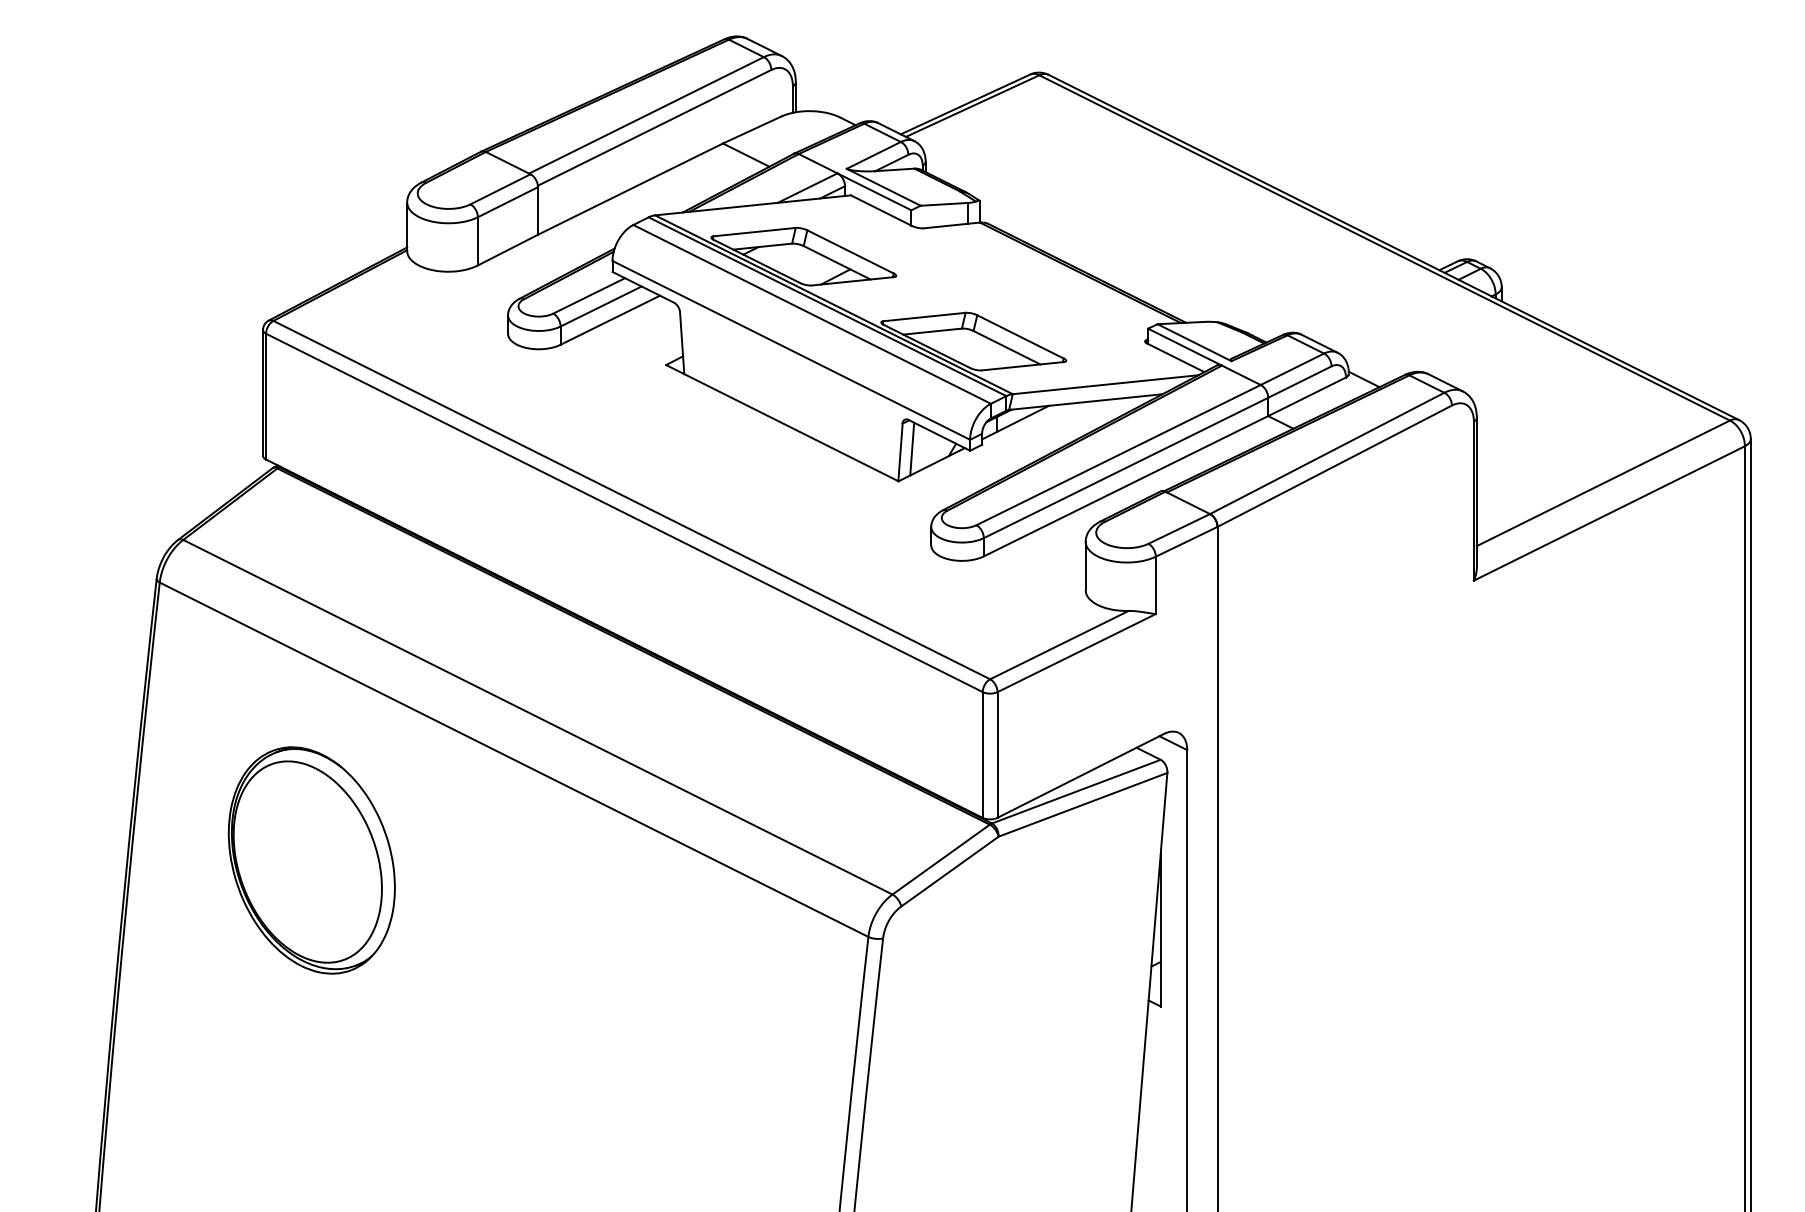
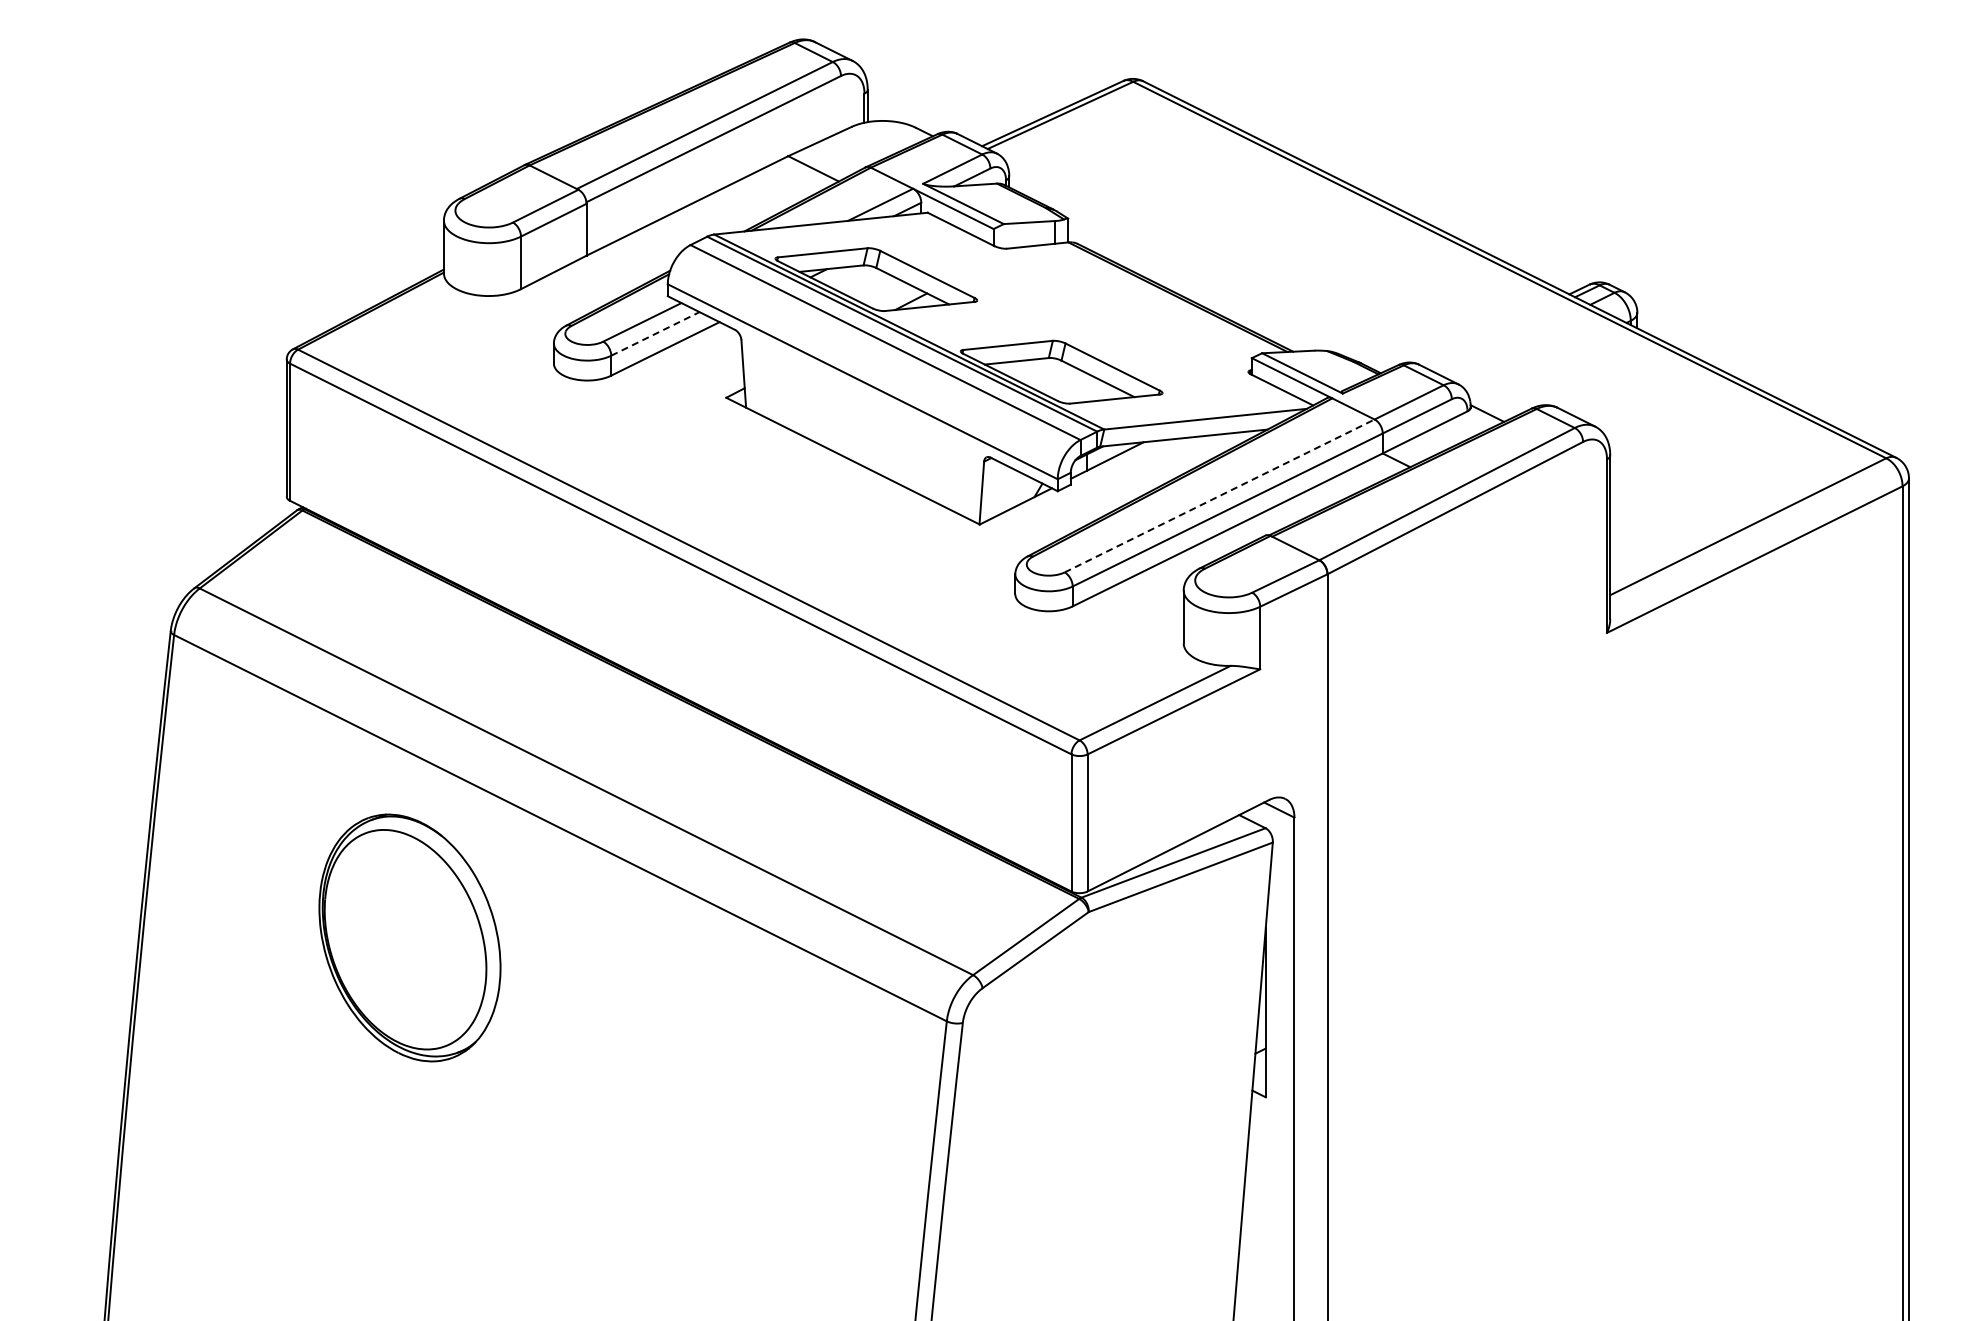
line: (601, 306) -> (655, 333), solid -> dashed
line: (912, 449) -> (994, 489), removed
line: (1118, 454) -> (1219, 495), solid -> dashed
part: (311, 860) -> (409, 937), moved

